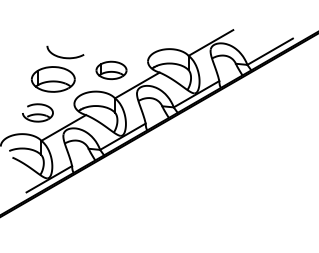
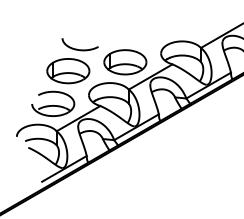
part: (111, 70) -> (125, 62), size x1.43
part: (37, 112) -> (52, 103), size x1.43

